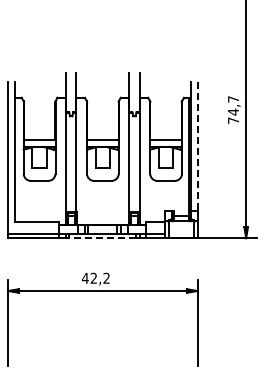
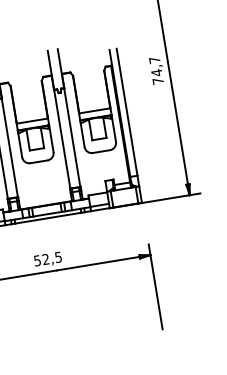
line: (197, 146) -> (126, 112), dashed -> solid
line: (102, 238) -> (47, 218), dashed -> solid
text: (95, 277) -> (47, 258), 42,2 -> 52,5

